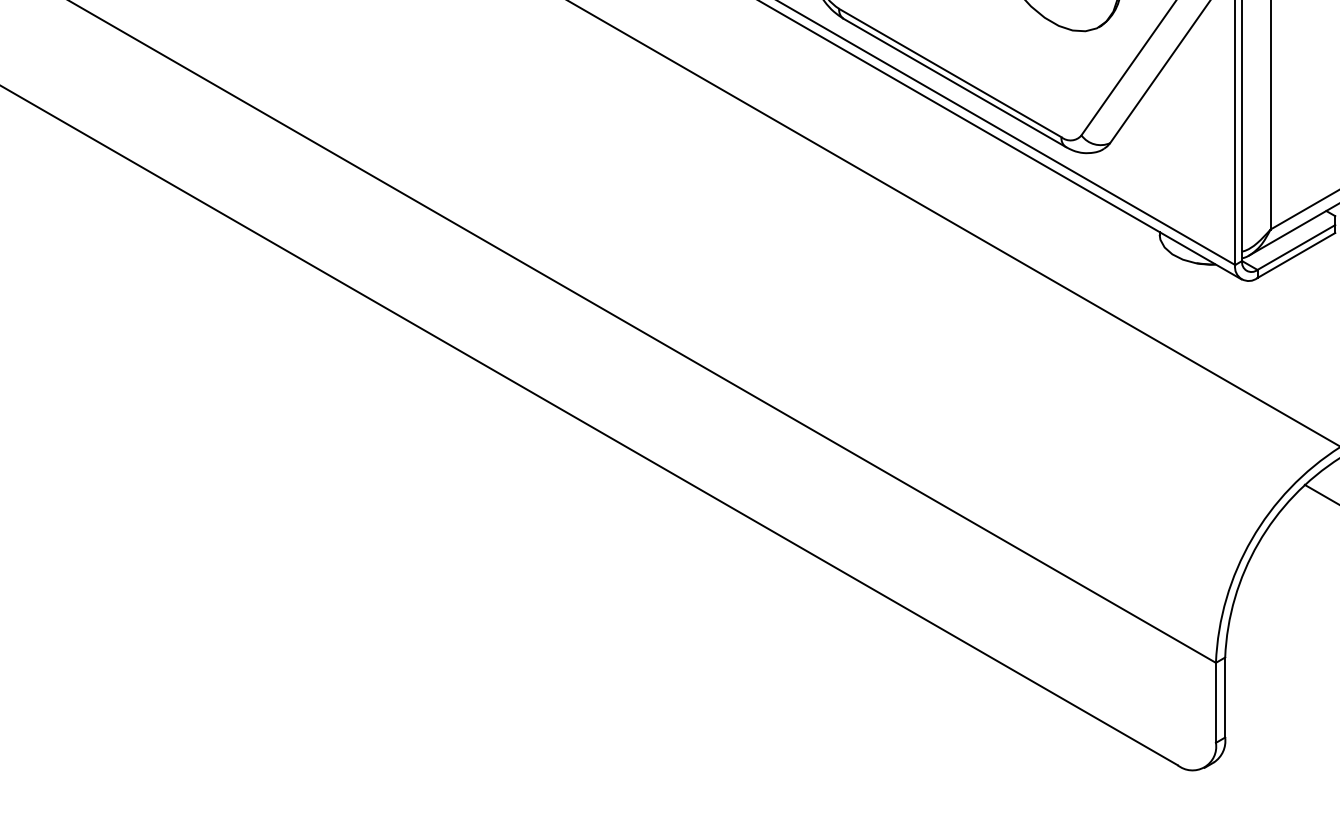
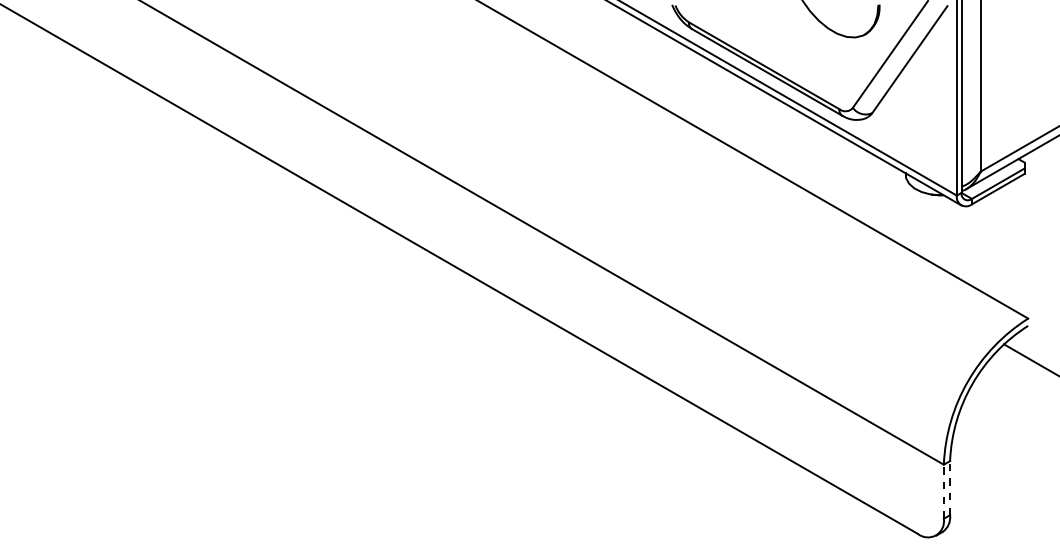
line: (1225, 696) -> (950, 487), solid -> dashed
line: (1215, 702) -> (943, 491), solid -> dashed

